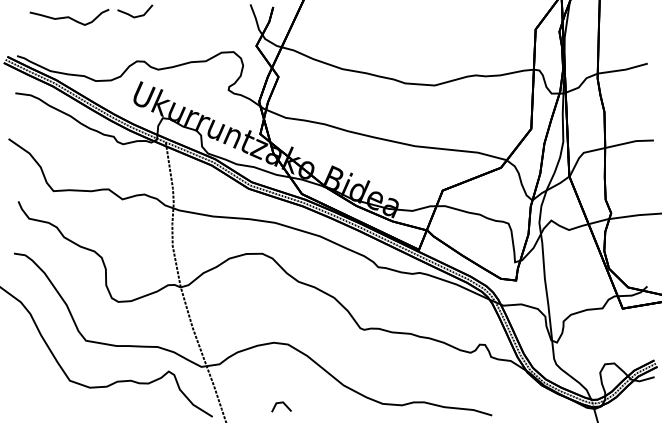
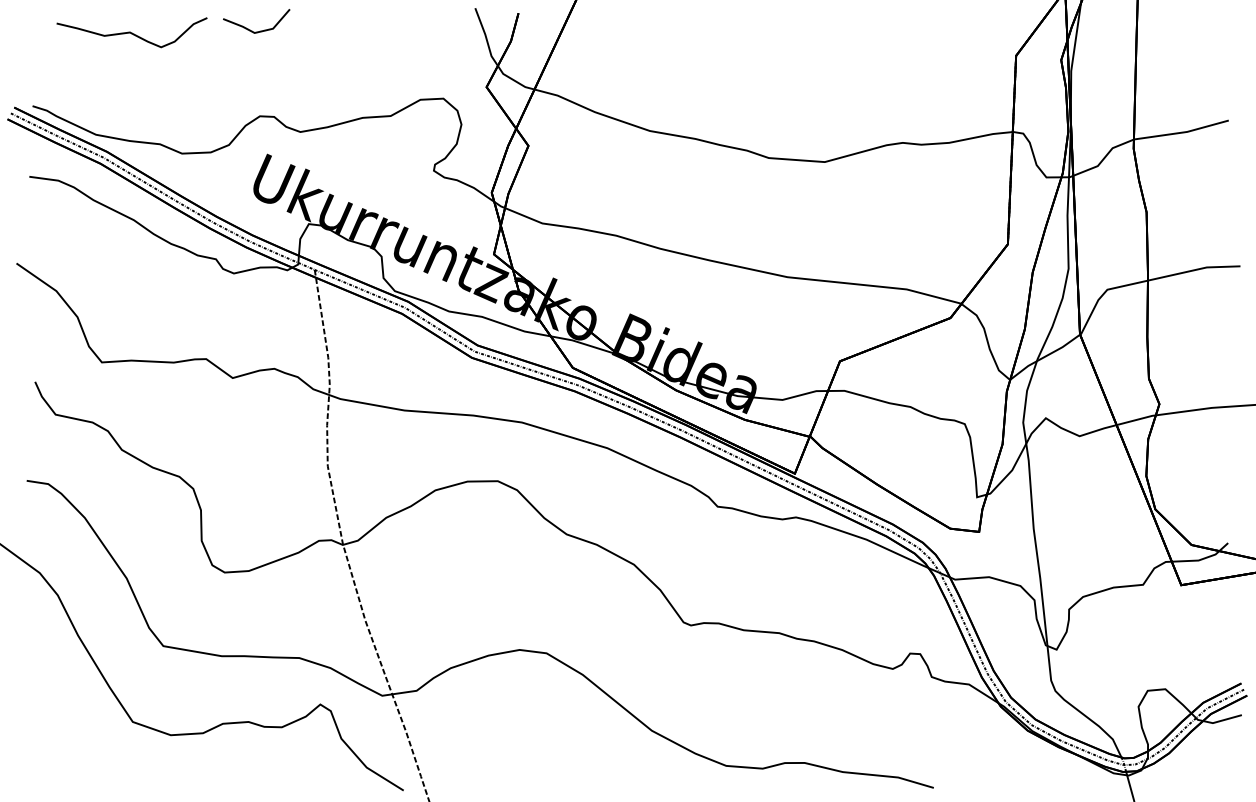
line: (283, 404) -> (537, 767), removed

